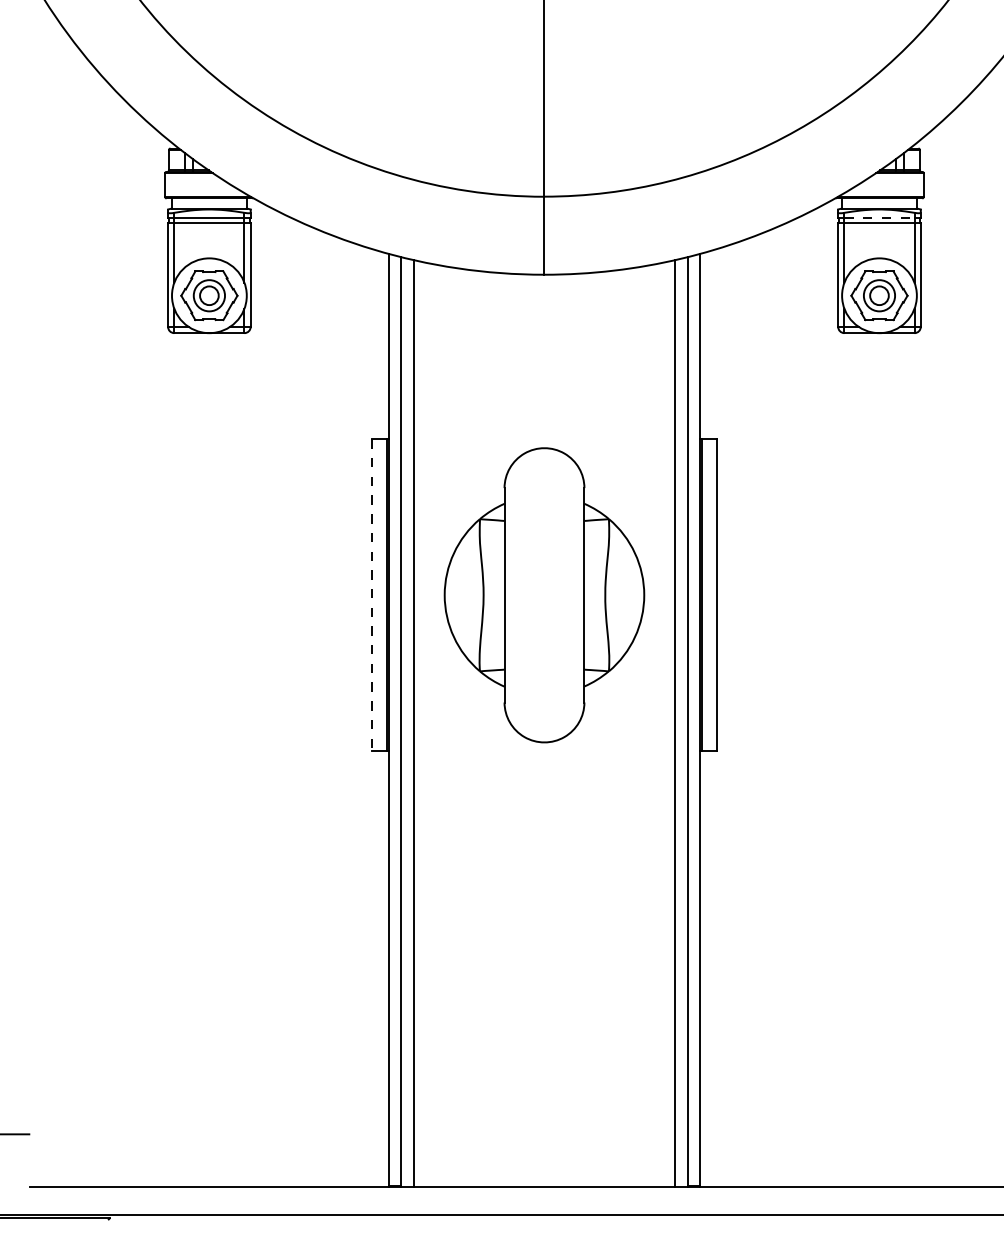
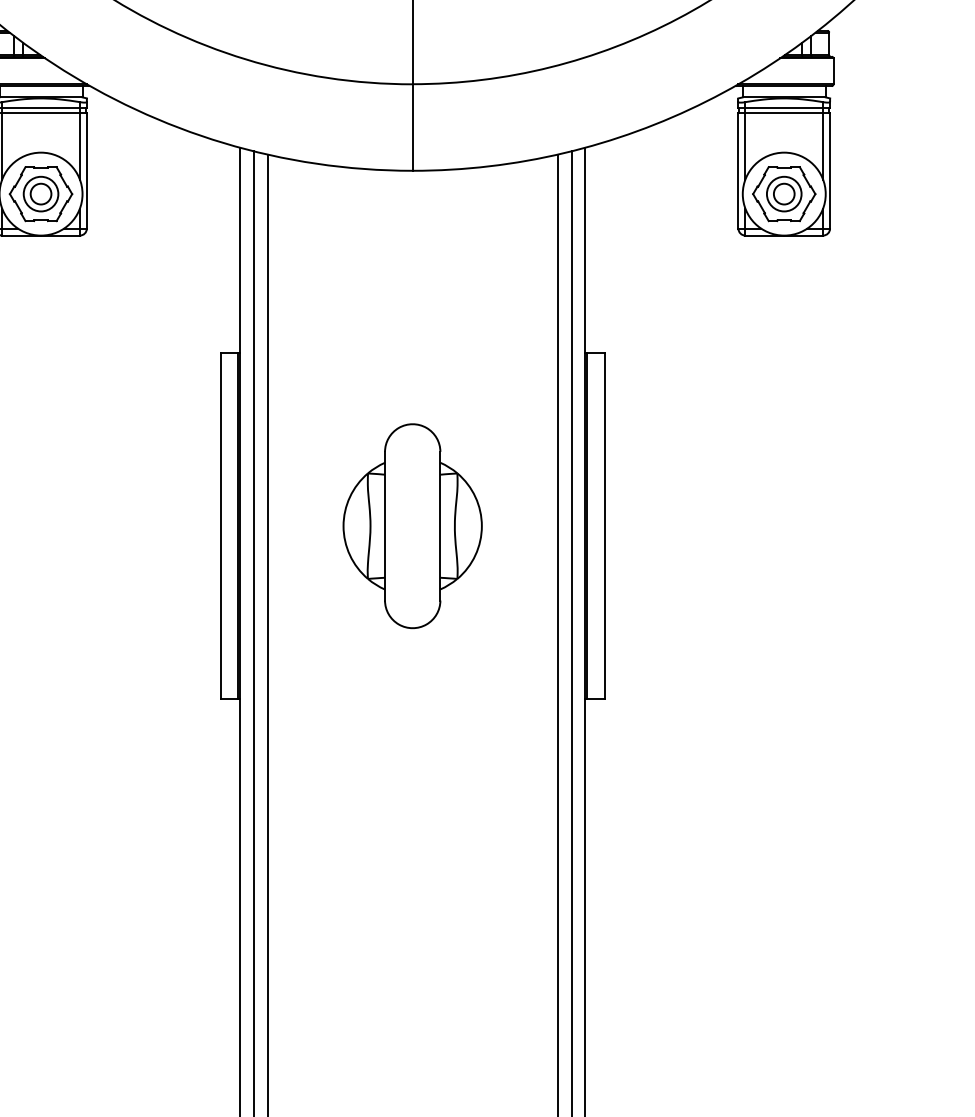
line: (879, 217) -> (784, 107), dashed -> solid
part: (544, 594) -> (412, 525), size x0.62
line: (371, 595) -> (220, 526), dashed -> solid

